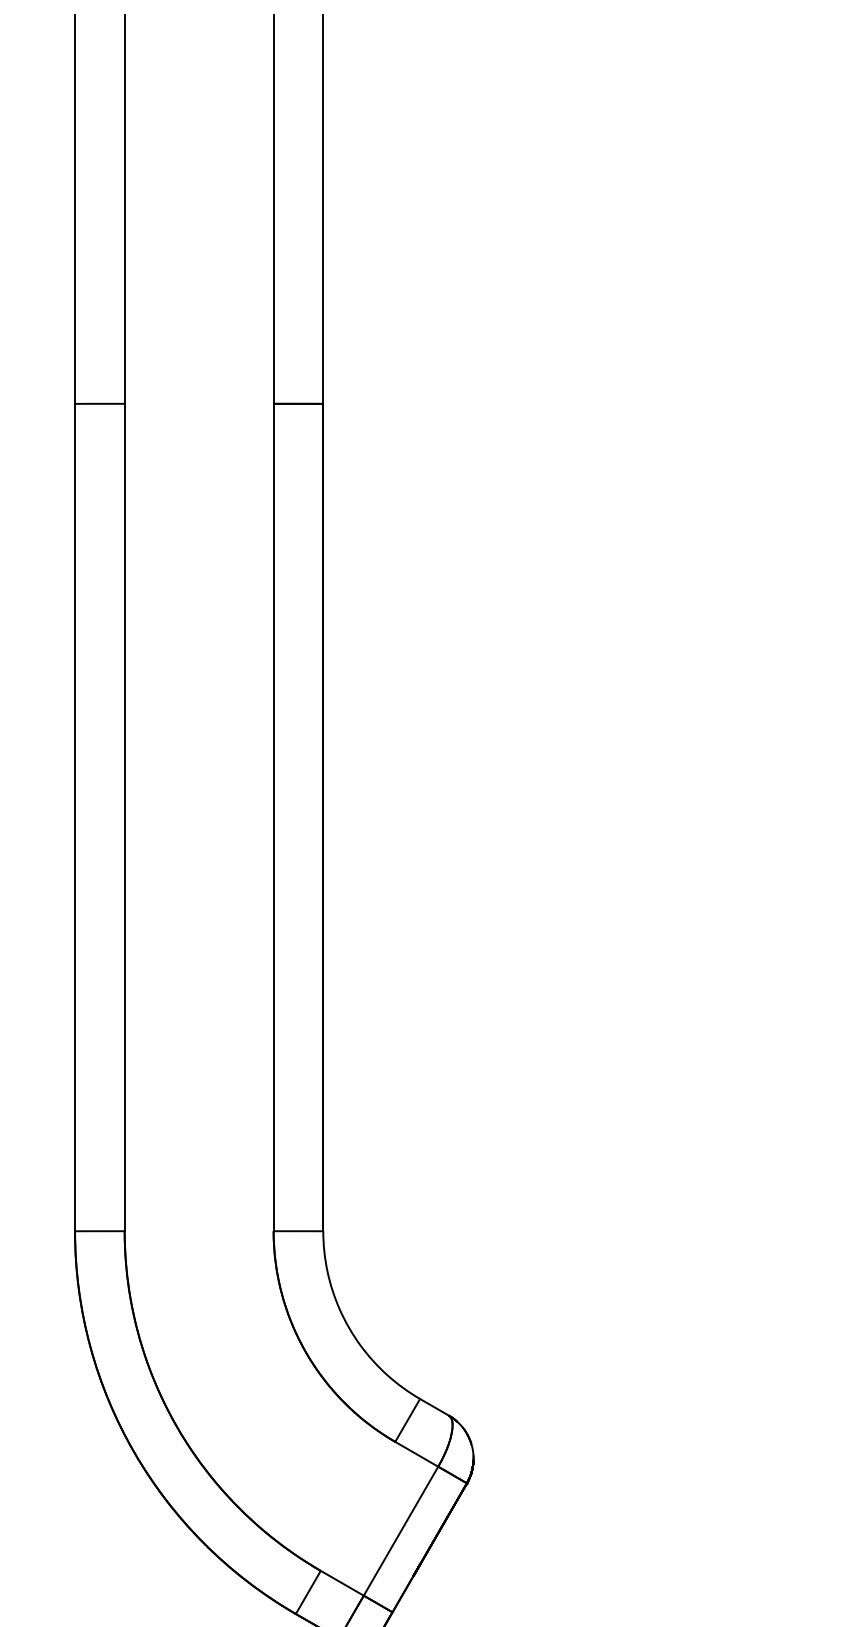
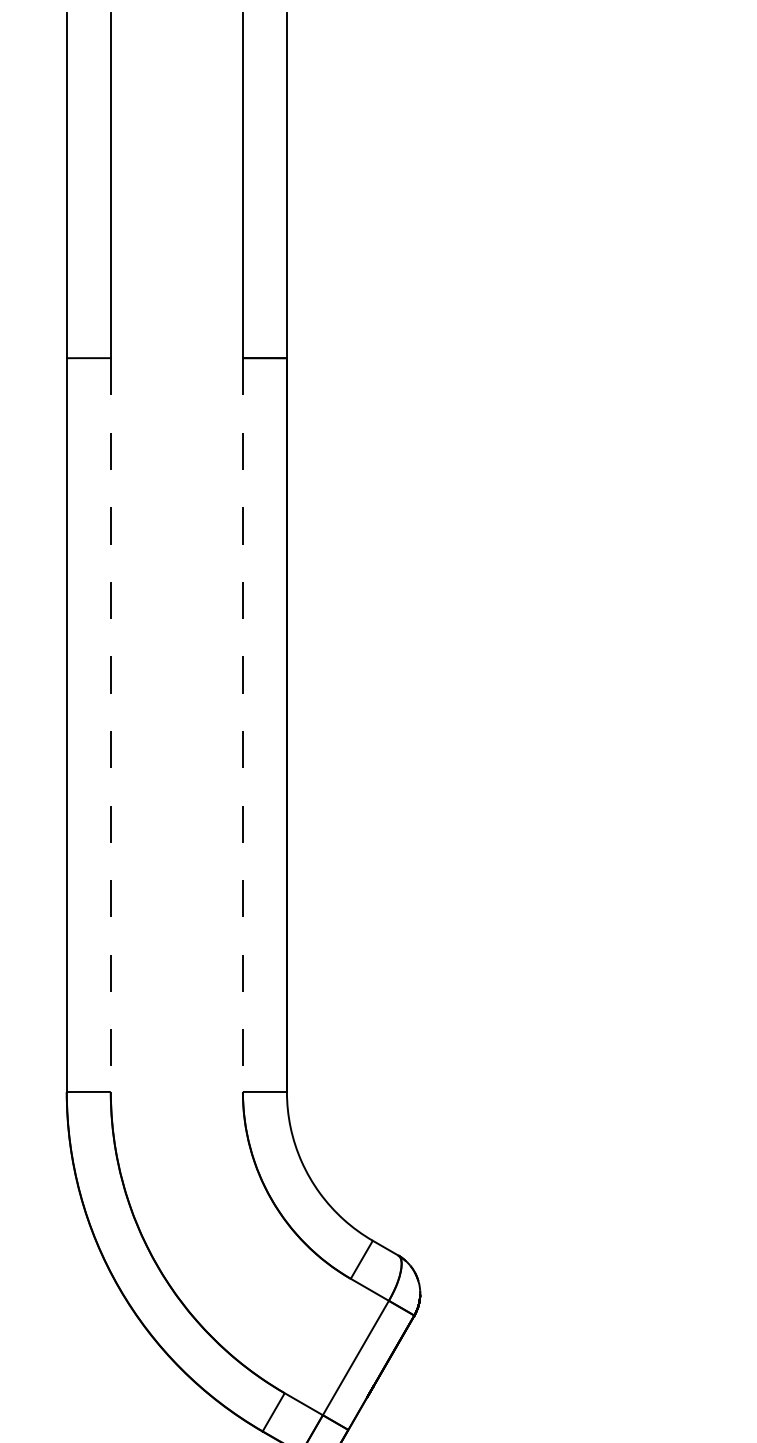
line: (124, 817) -> (110, 725), solid -> dashed
line: (273, 817) -> (242, 725), solid -> dashed

